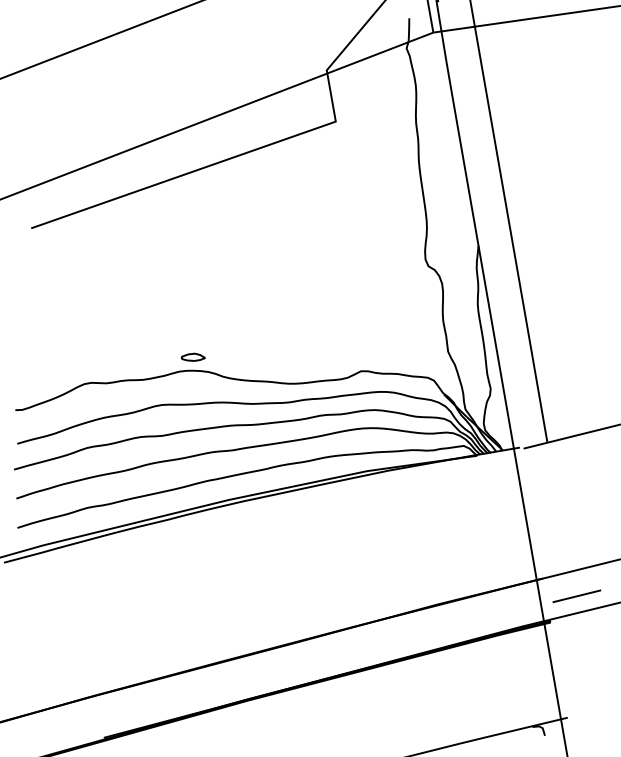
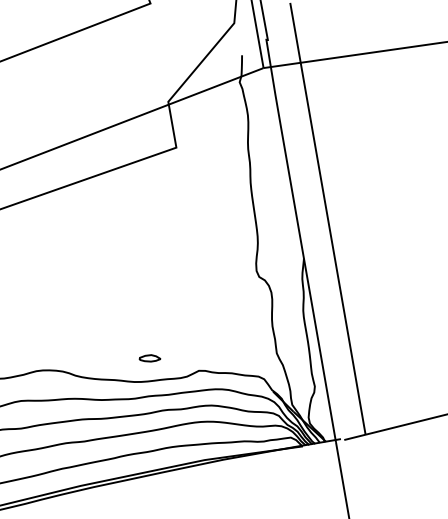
part: (192, 356) -> (149, 357), moved

